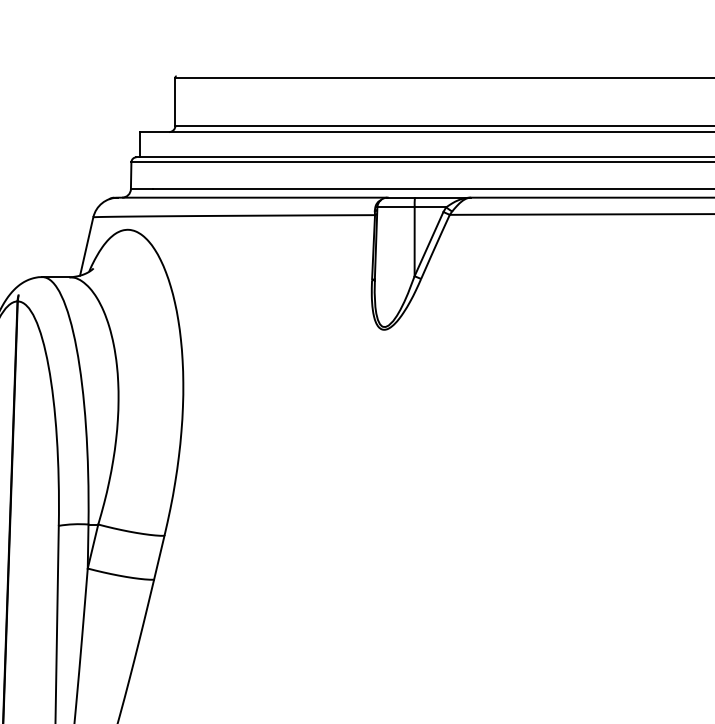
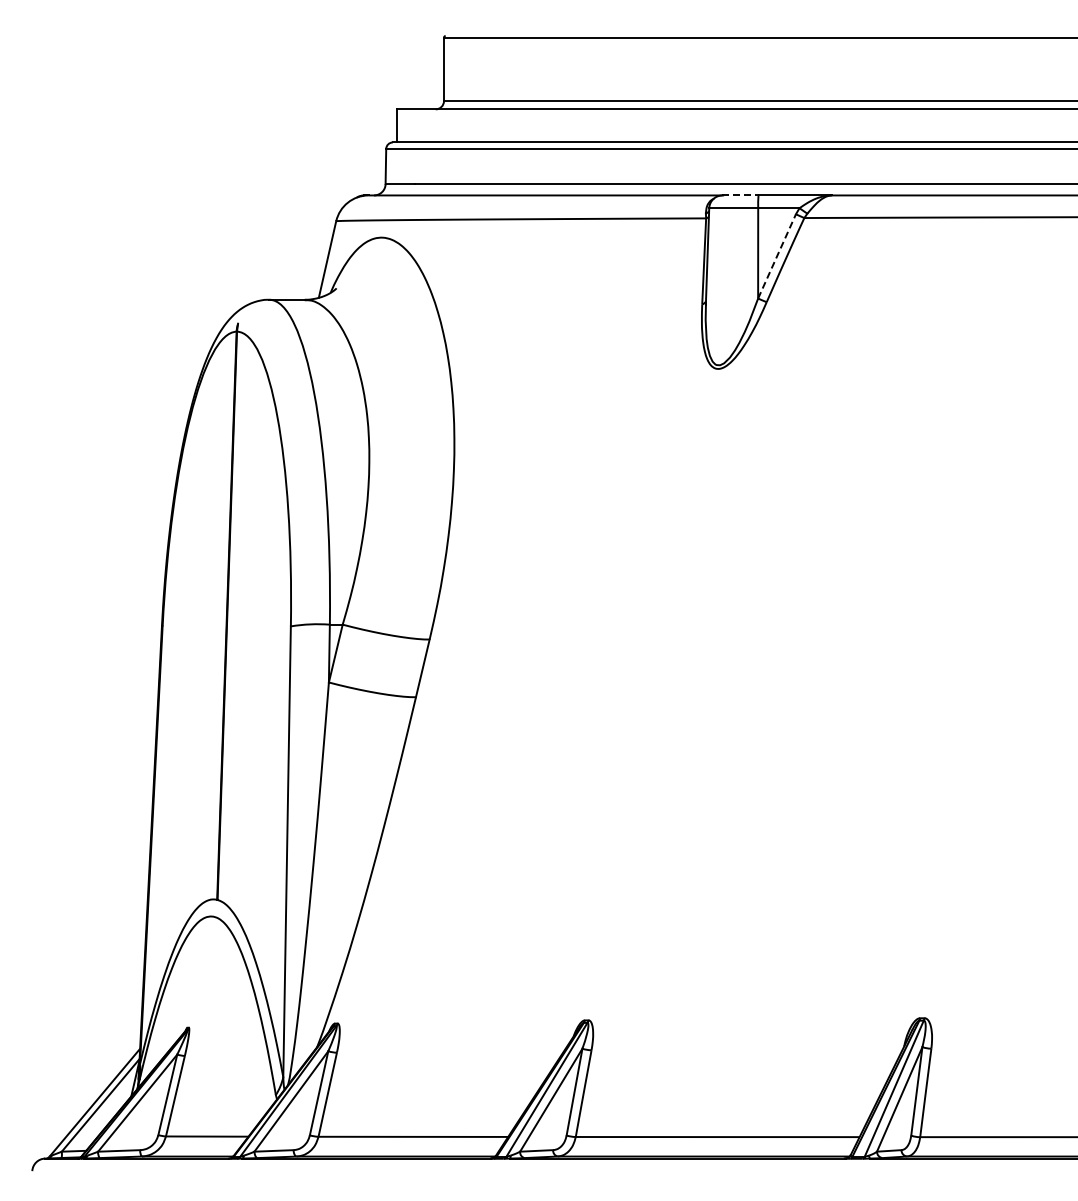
line: (401, 197) -> (740, 195), solid -> dashed
line: (429, 243) -> (777, 255), solid -> dashed

